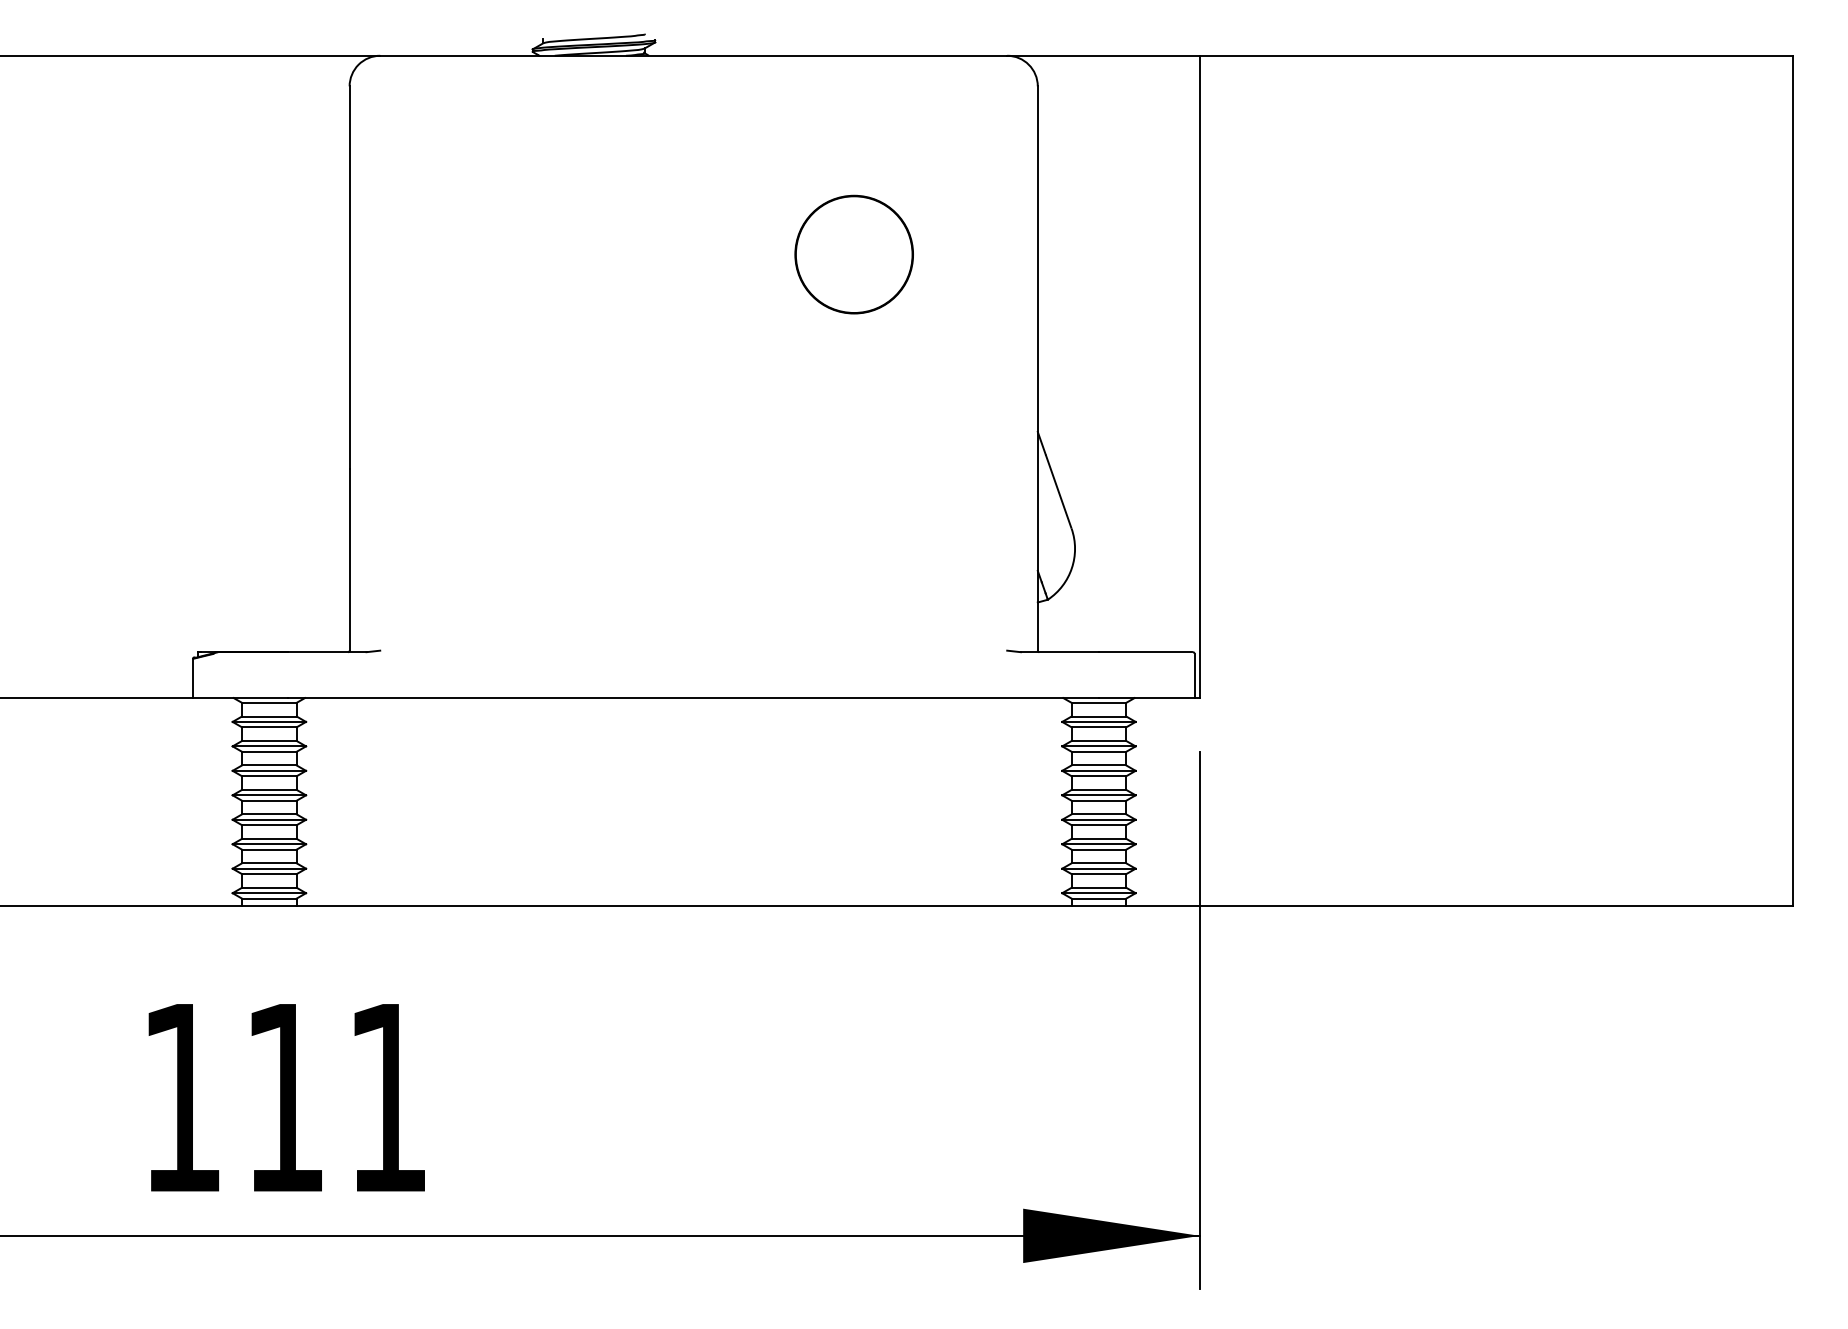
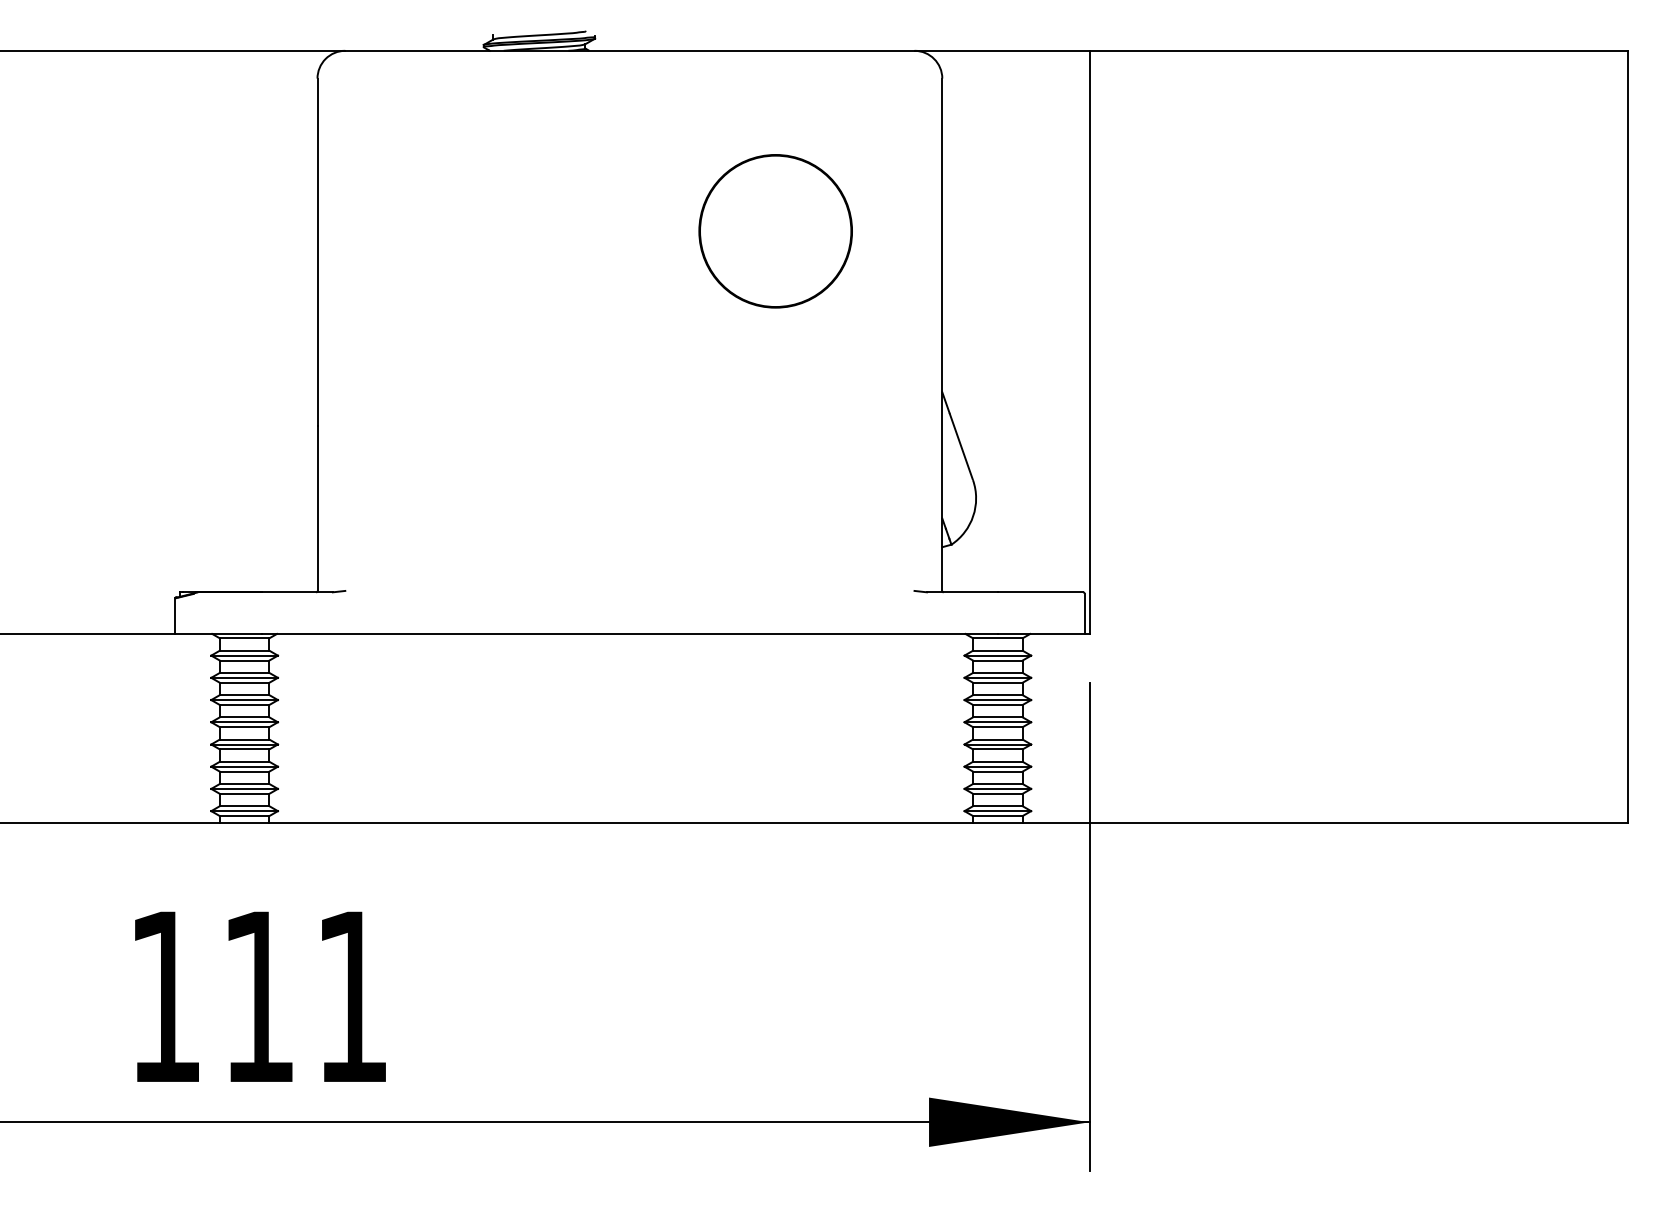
circle: (854, 254) -> (775, 231), size x1.43

